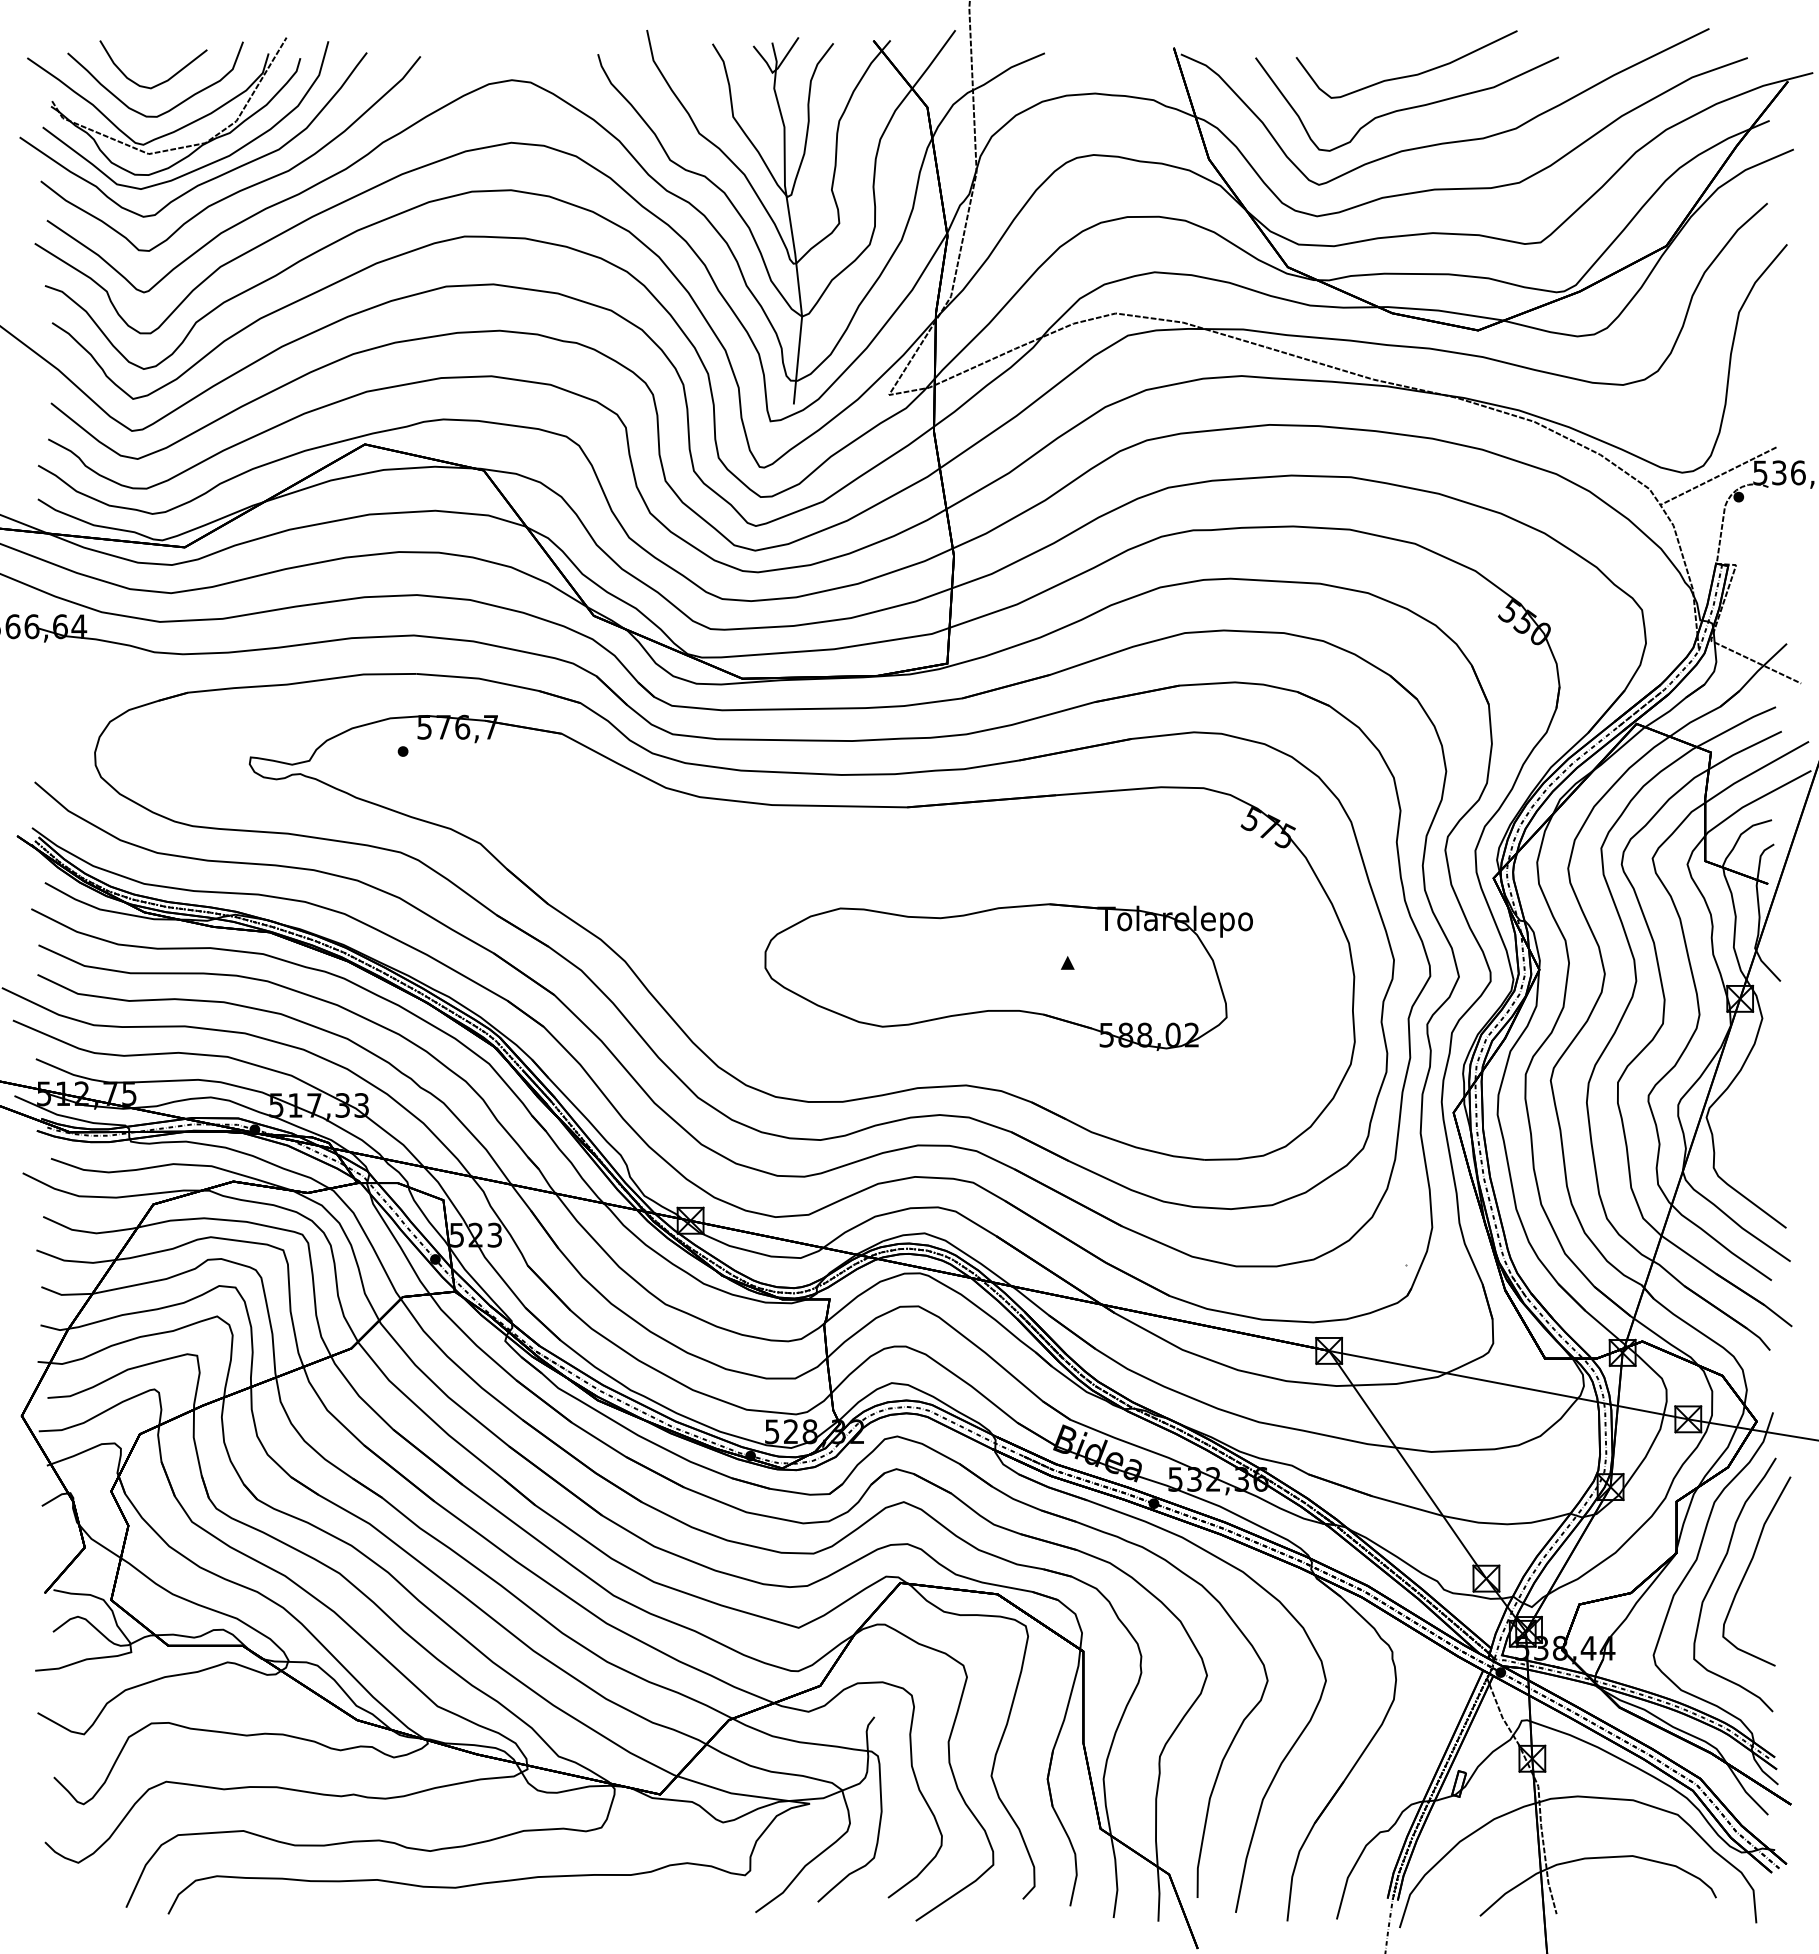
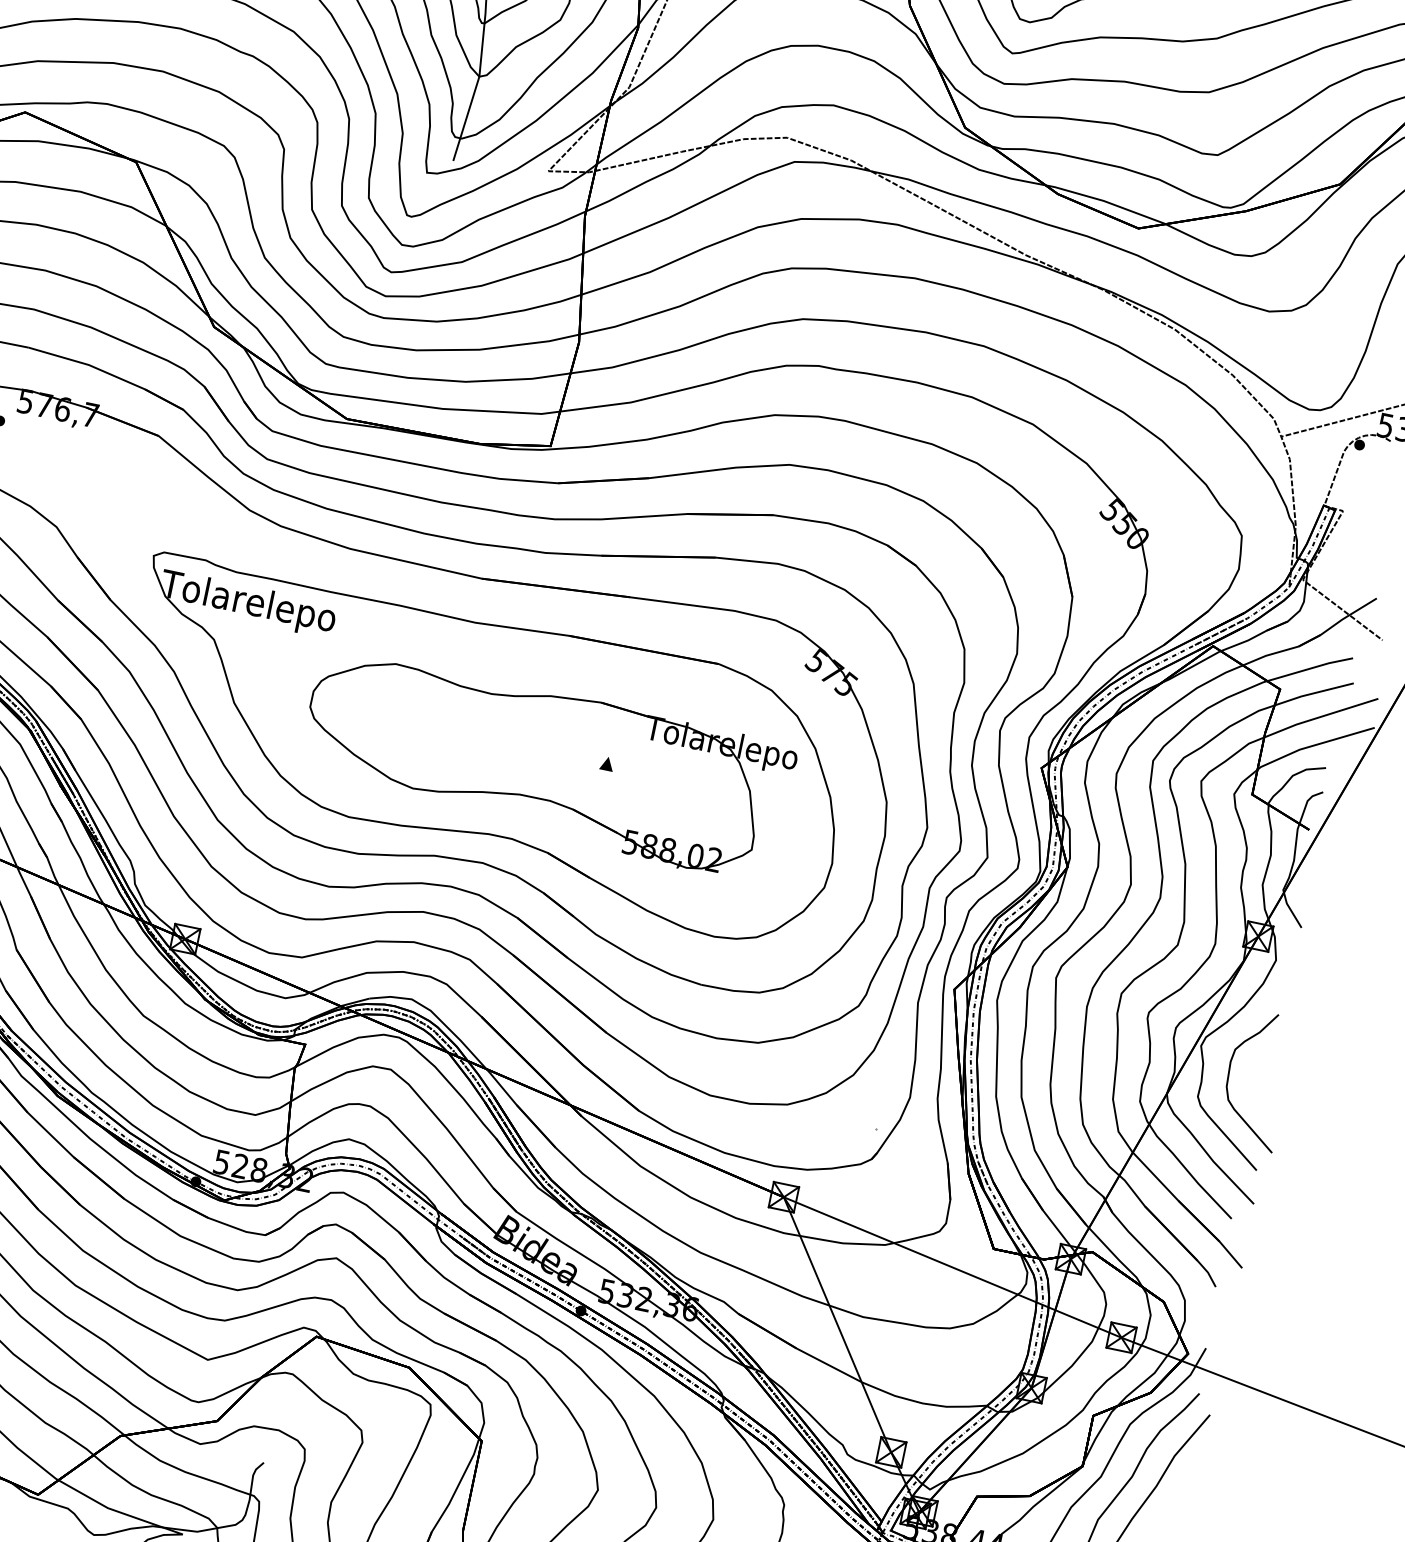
part: (944, 976) -> (483, 751), added
curve: (1740, 1139) -> (1229, 1074), added

